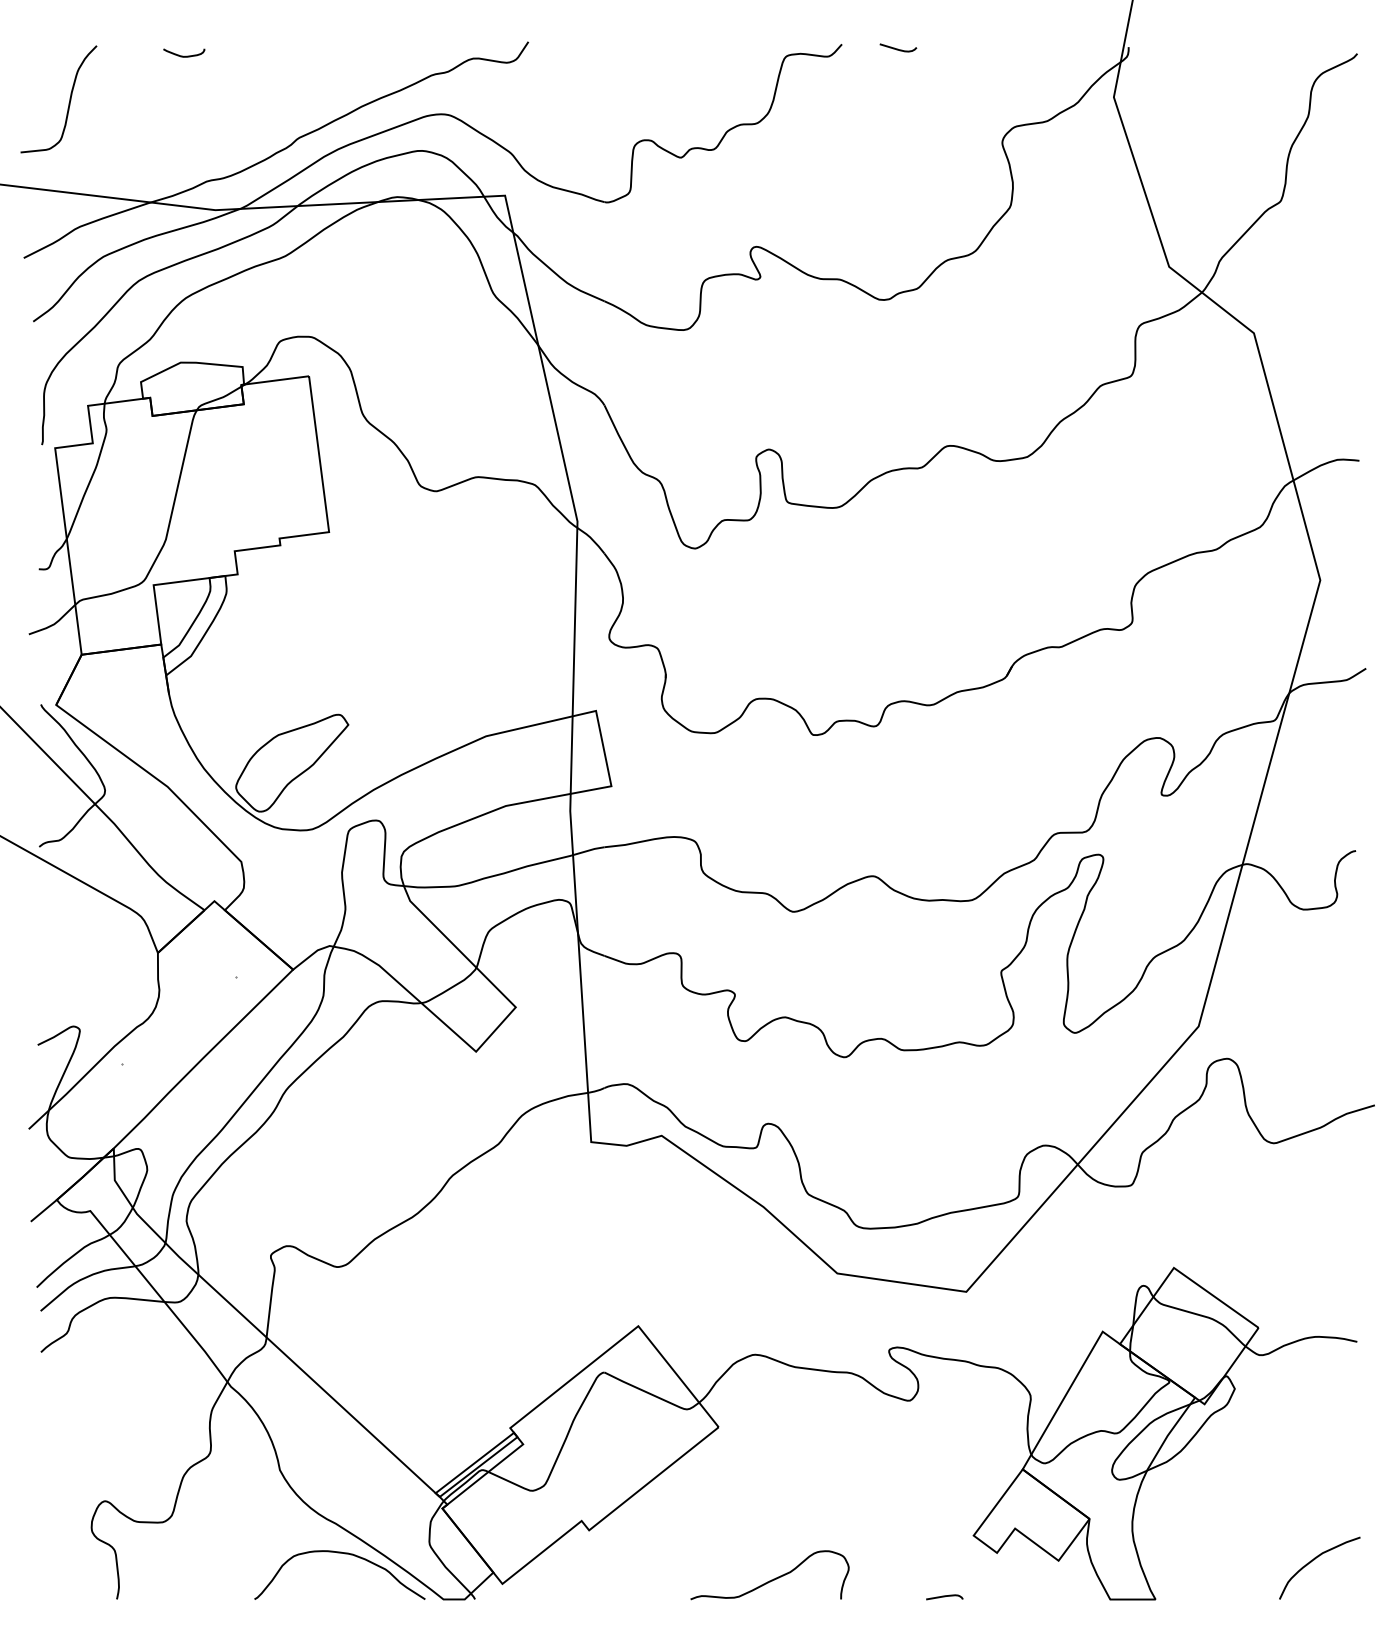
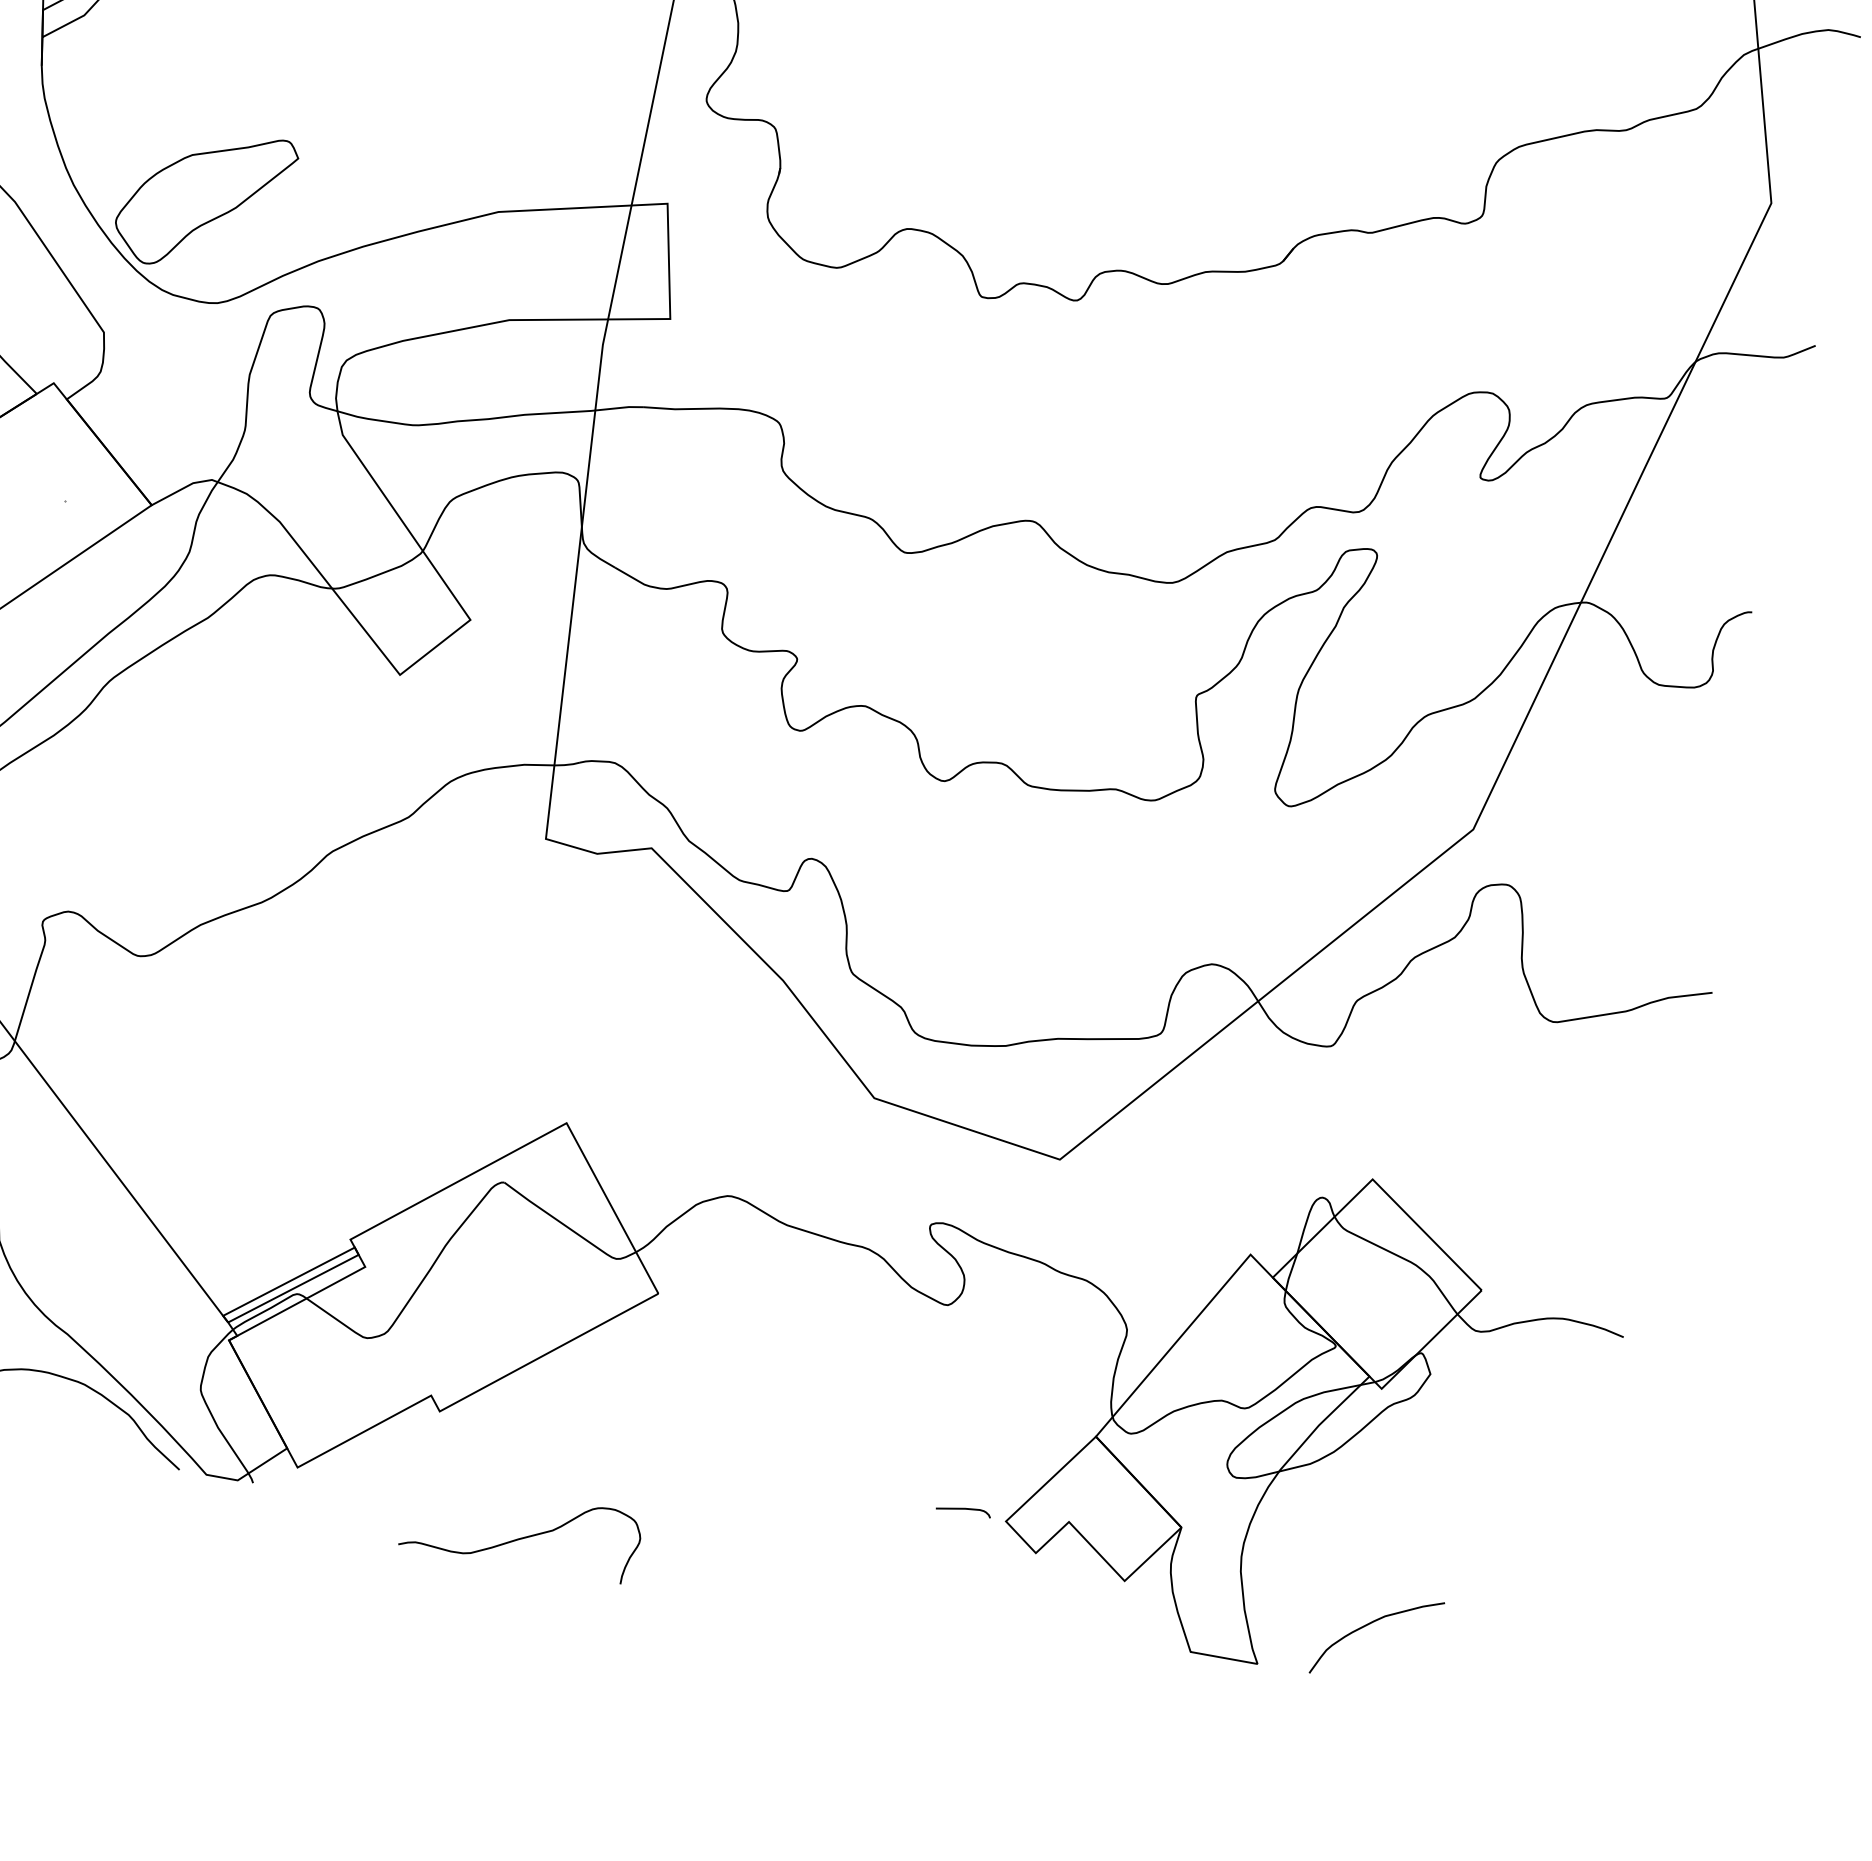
curve: (1314, 1560) -> (1371, 1624), moved
curve: (771, 1579) -> (522, 1536), moved
curve: (944, 1597) -> (963, 1510), moved

